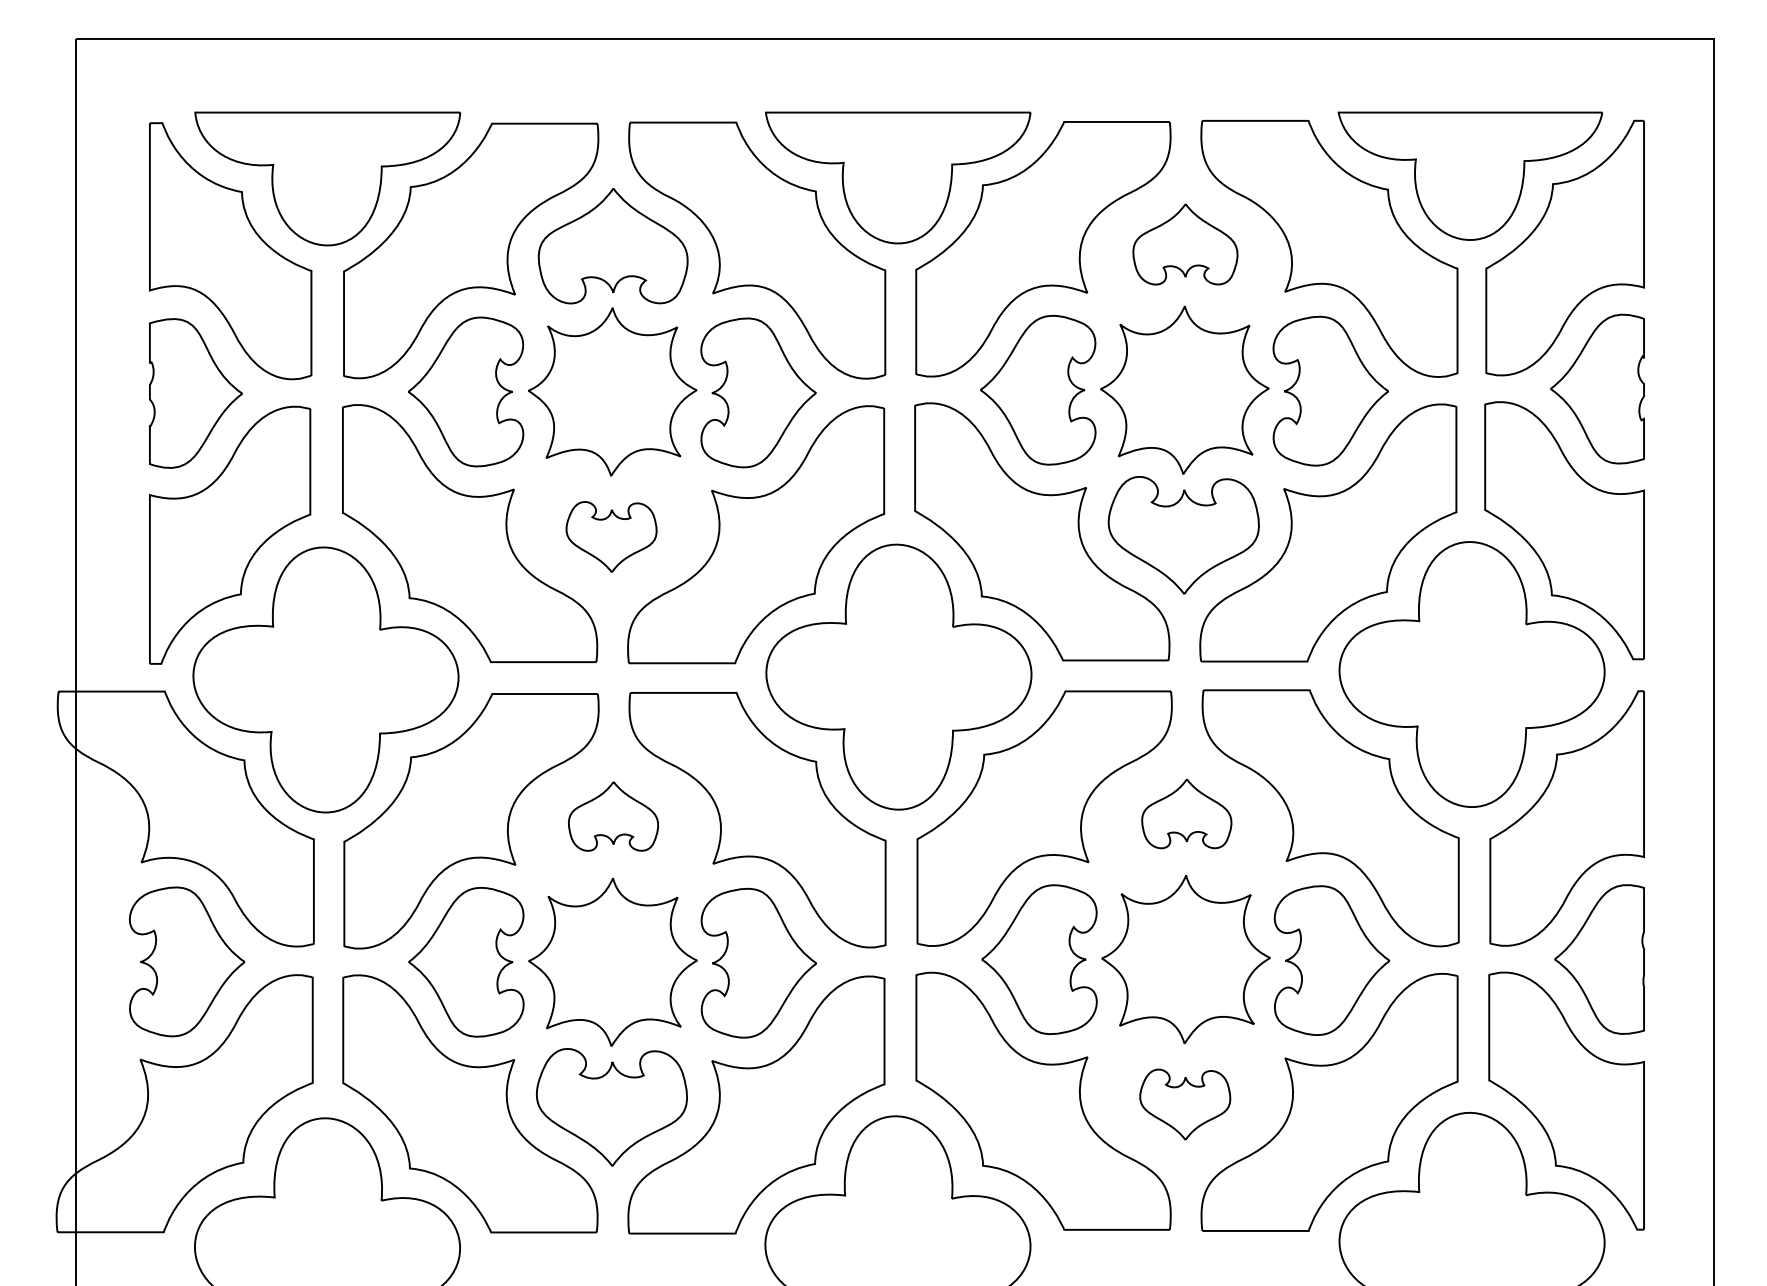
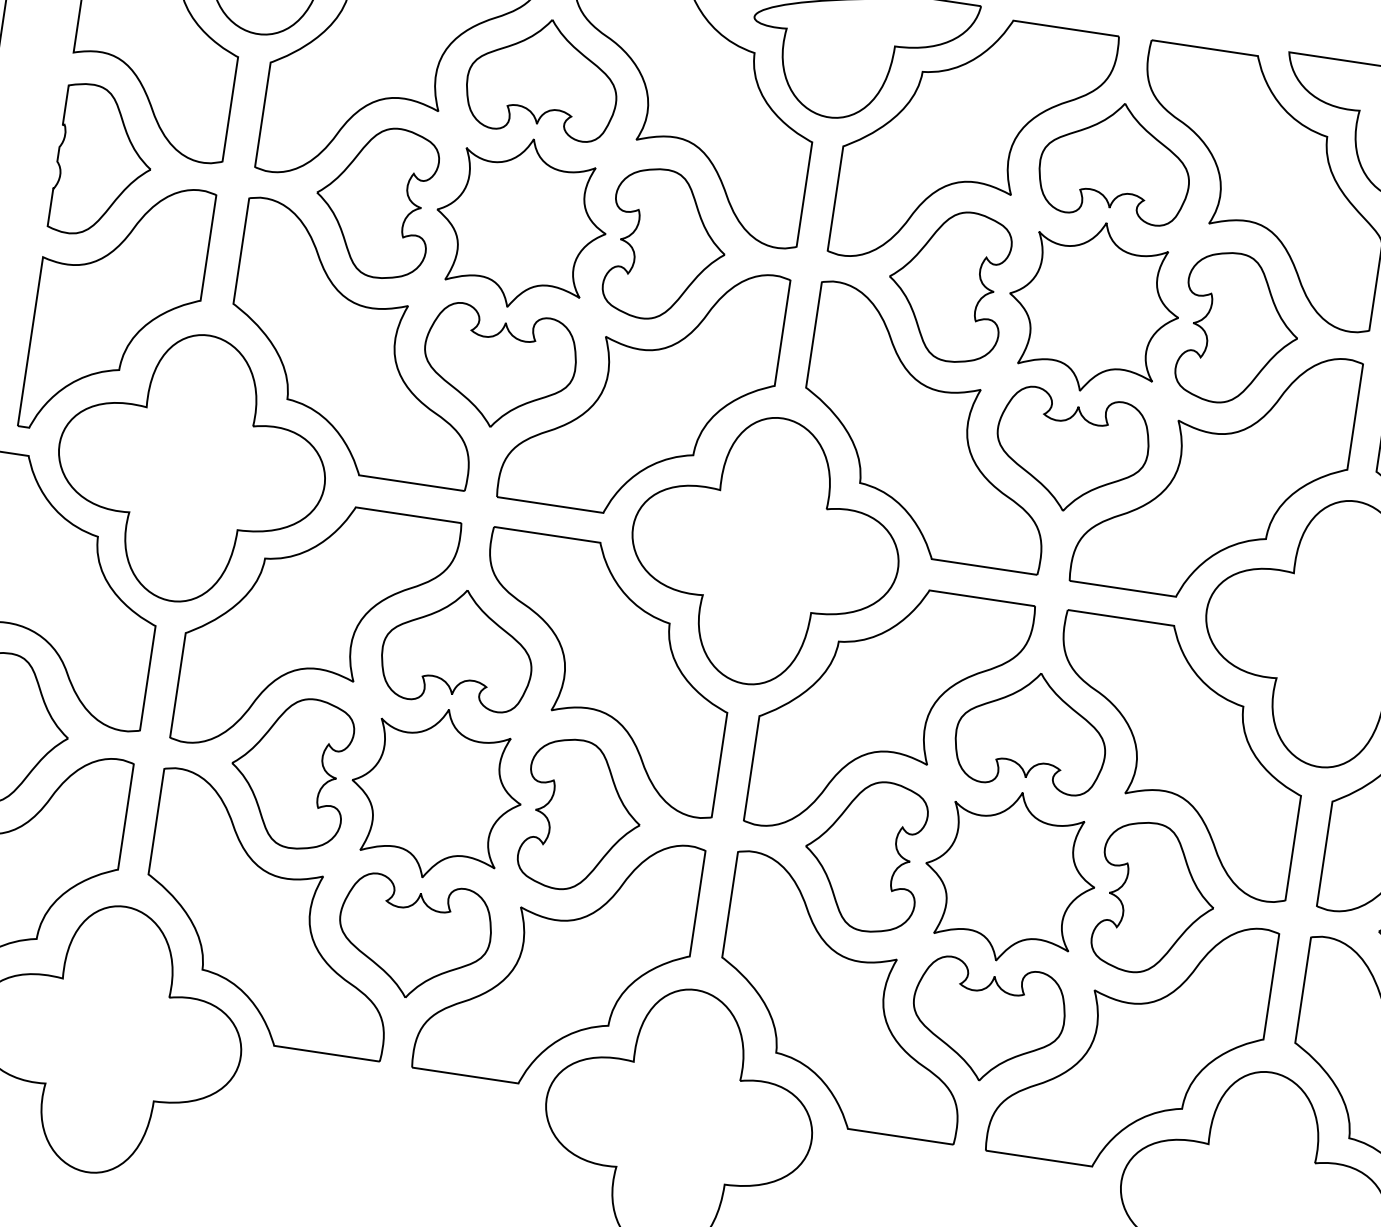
part: (1185, 244) -> (1116, 161), size x1.43
part: (611, 536) -> (498, 367), size x1.67
part: (1186, 813) -> (1032, 730), size x1.67
part: (613, 816) -> (458, 648), size x1.67
part: (1185, 1104) -> (987, 1021), size x1.67

